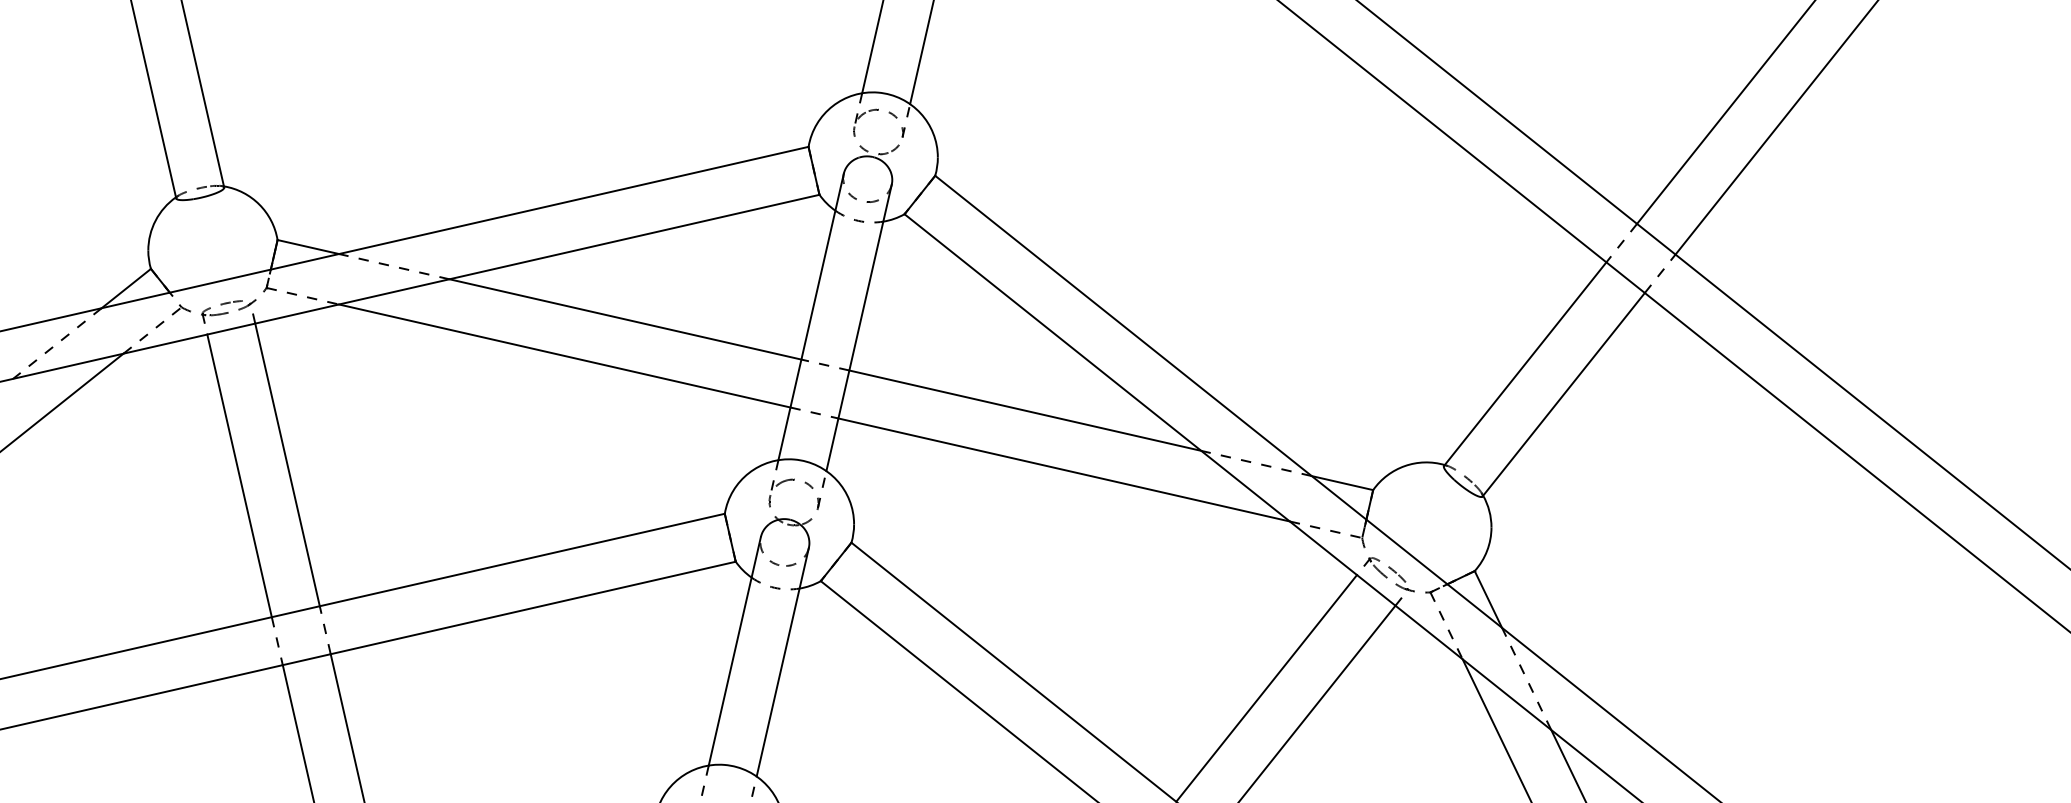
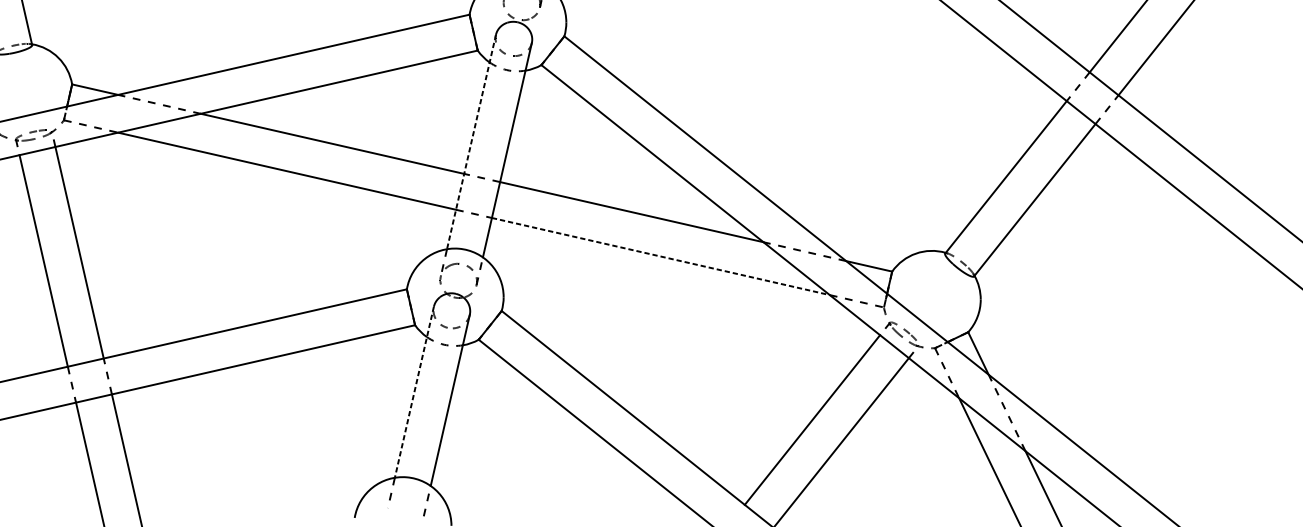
line: (811, 316) -> (471, 141), solid -> dashed
line: (1064, 469) -> (661, 256), solid -> dashed
line: (734, 651) -> (414, 392), solid -> dashed

